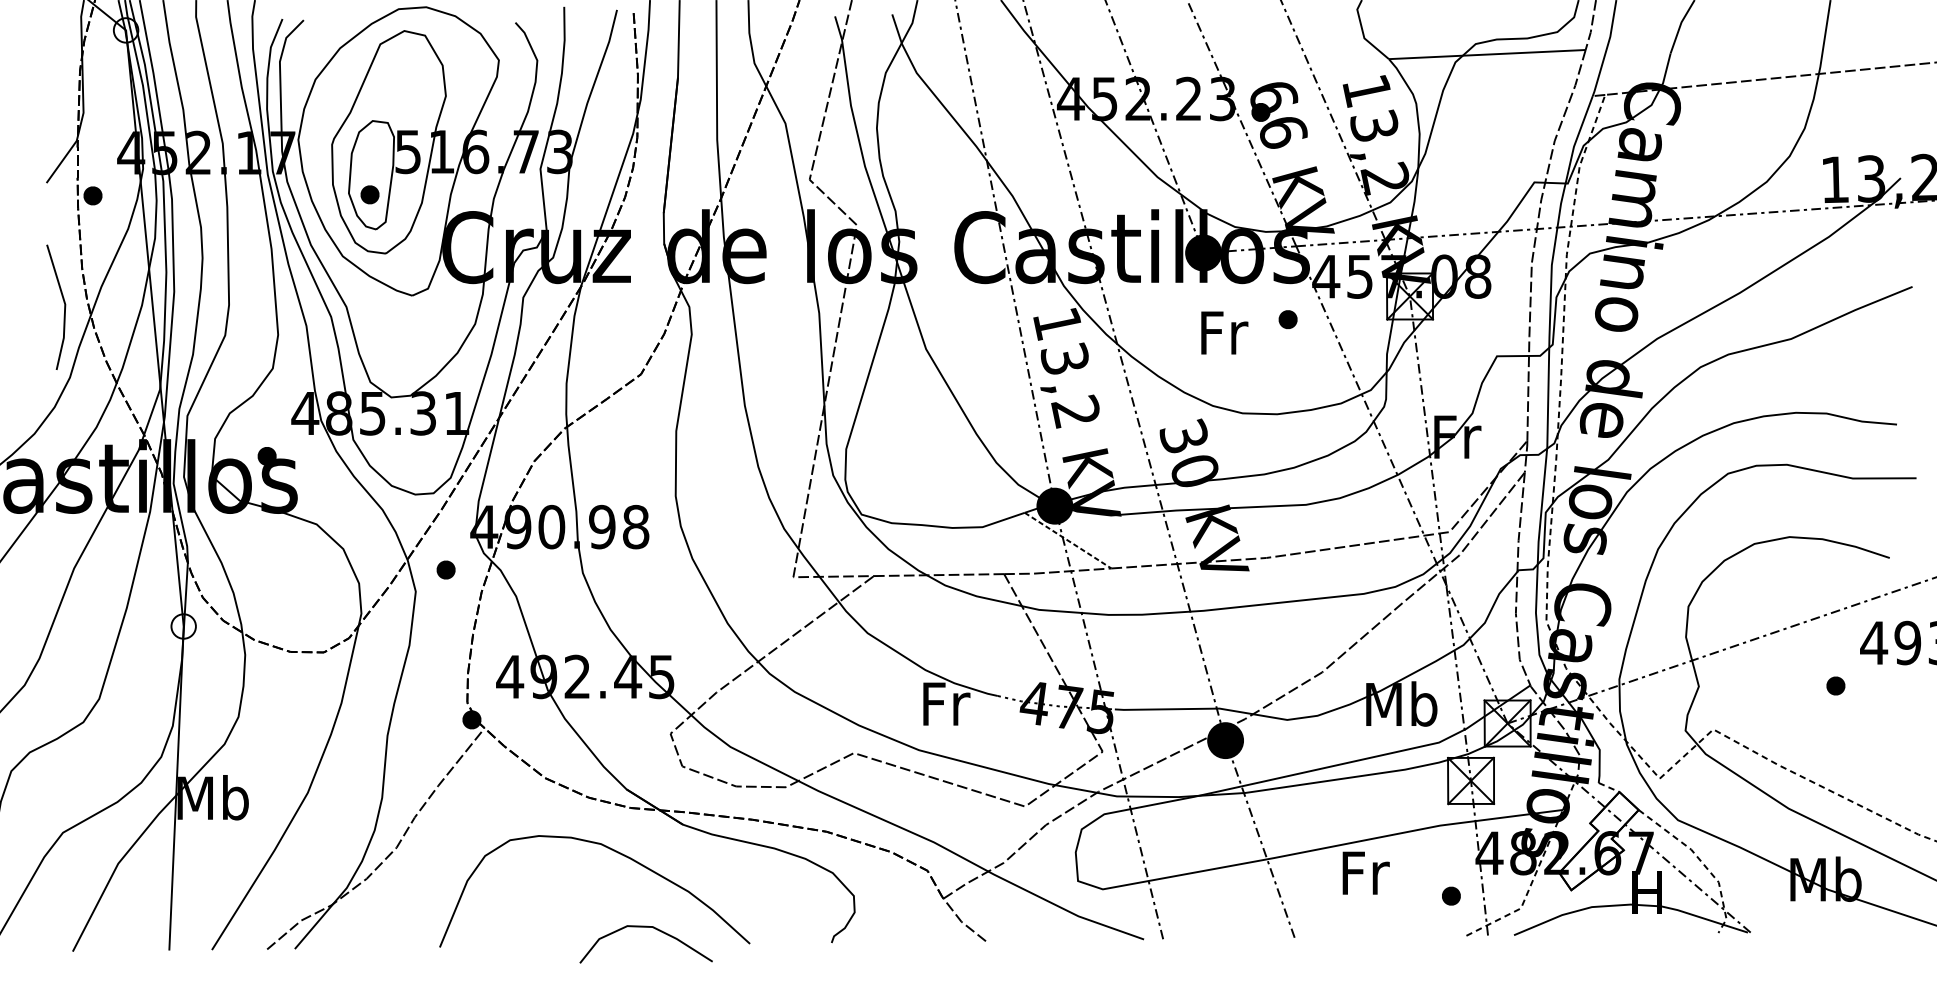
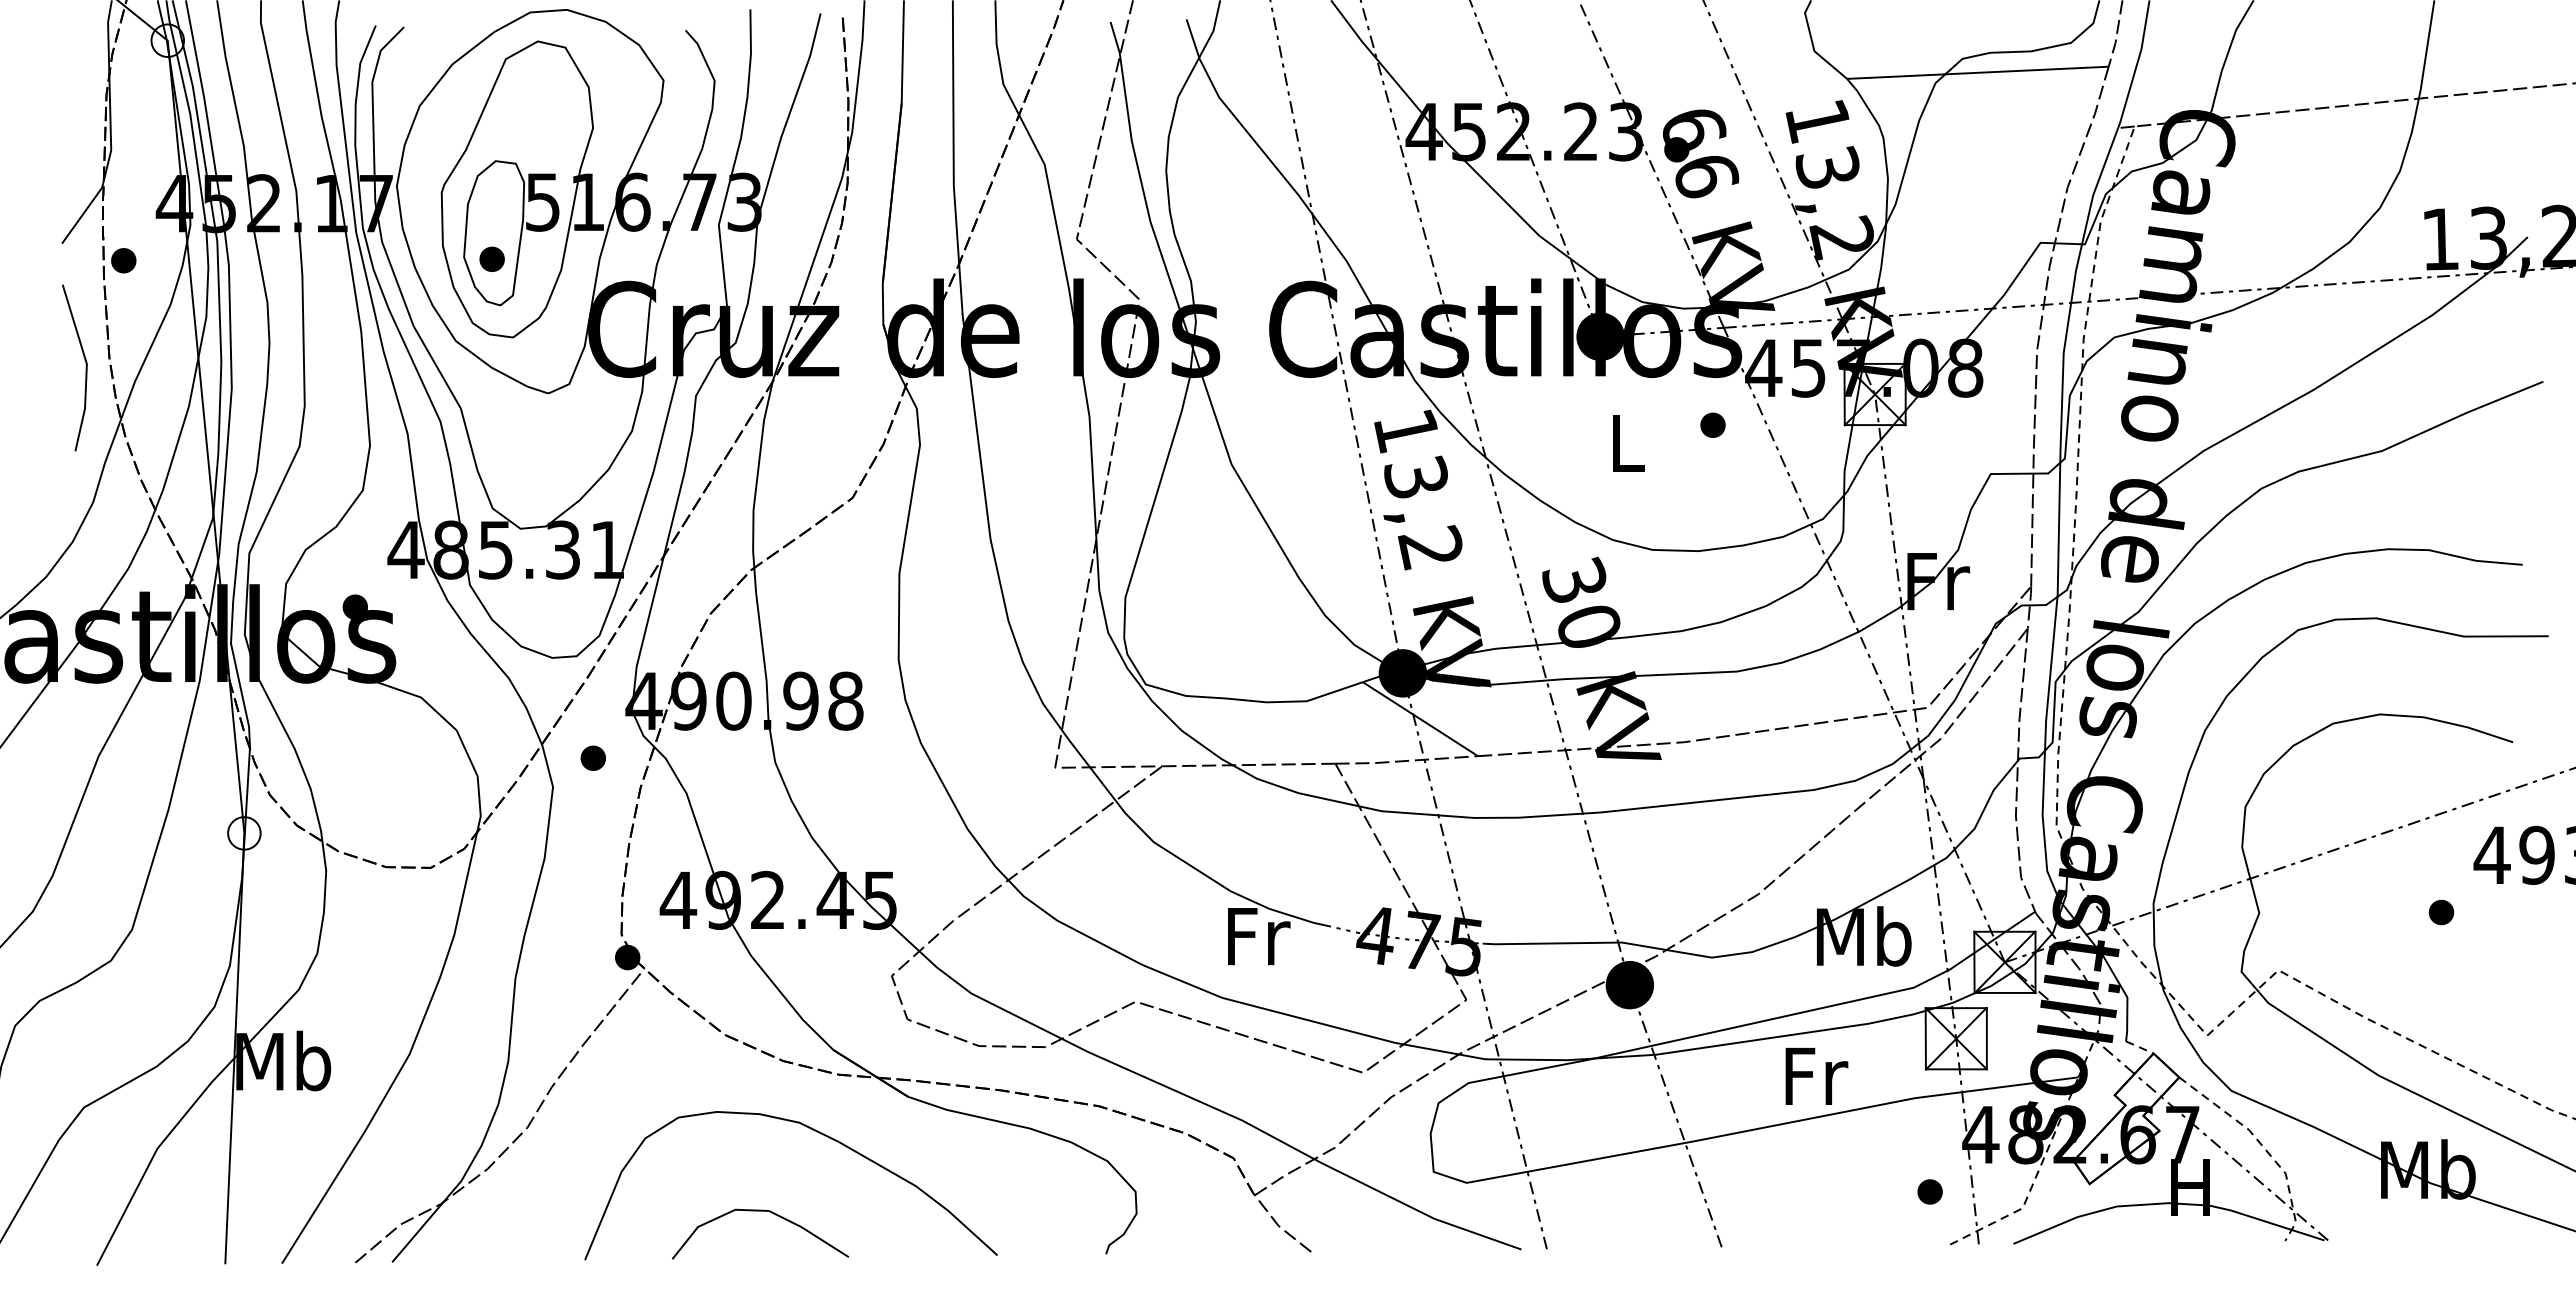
line: (64, 307) -> (85, 367), moved
text: (1224, 332) -> (1628, 442), Fr -> L
line: (1068, 540) -> (1420, 719), dashed -> solid
text: (1365, 873) -> (1816, 1076), moved
curve: (646, 927) -> (760, 1211), moved

